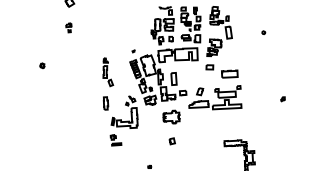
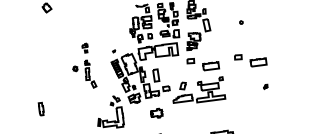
part: (68, 27) -> (84, 47), moved
part: (42, 65) -> (75, 68), moved
part: (269, 71) -> (250, 60), added
part: (105, 103) -> (40, 109), moved
part: (171, 116) -> (156, 112), size x0.7

